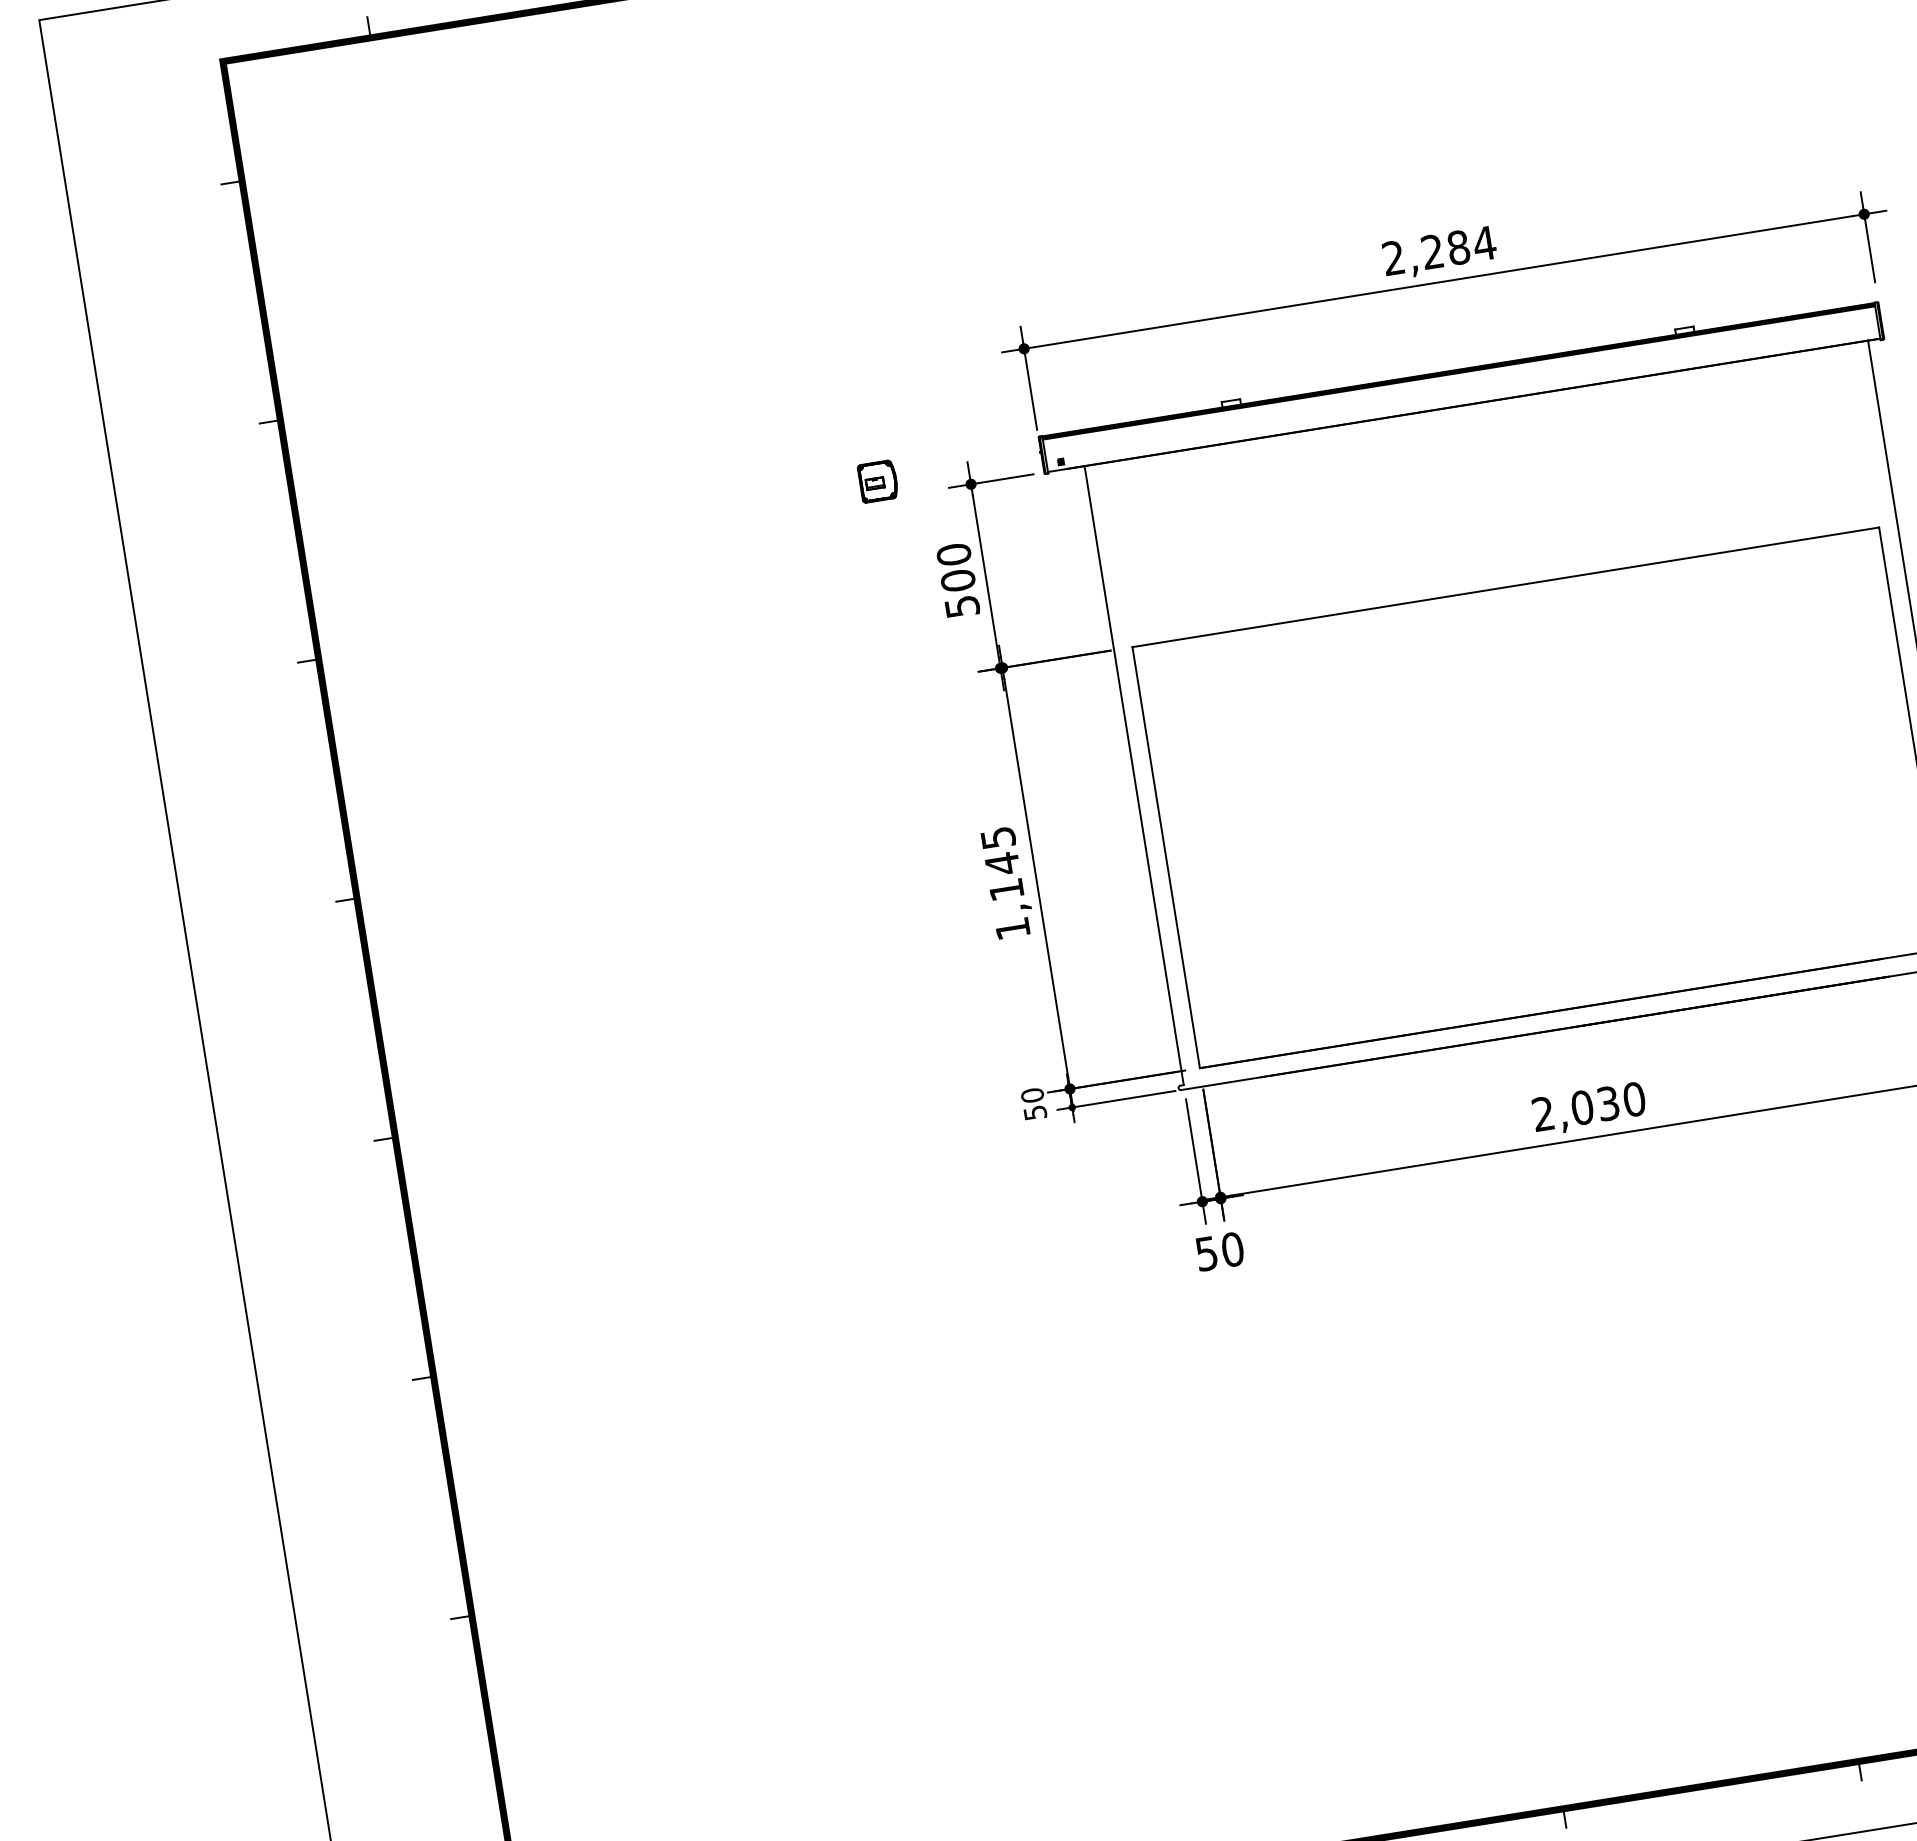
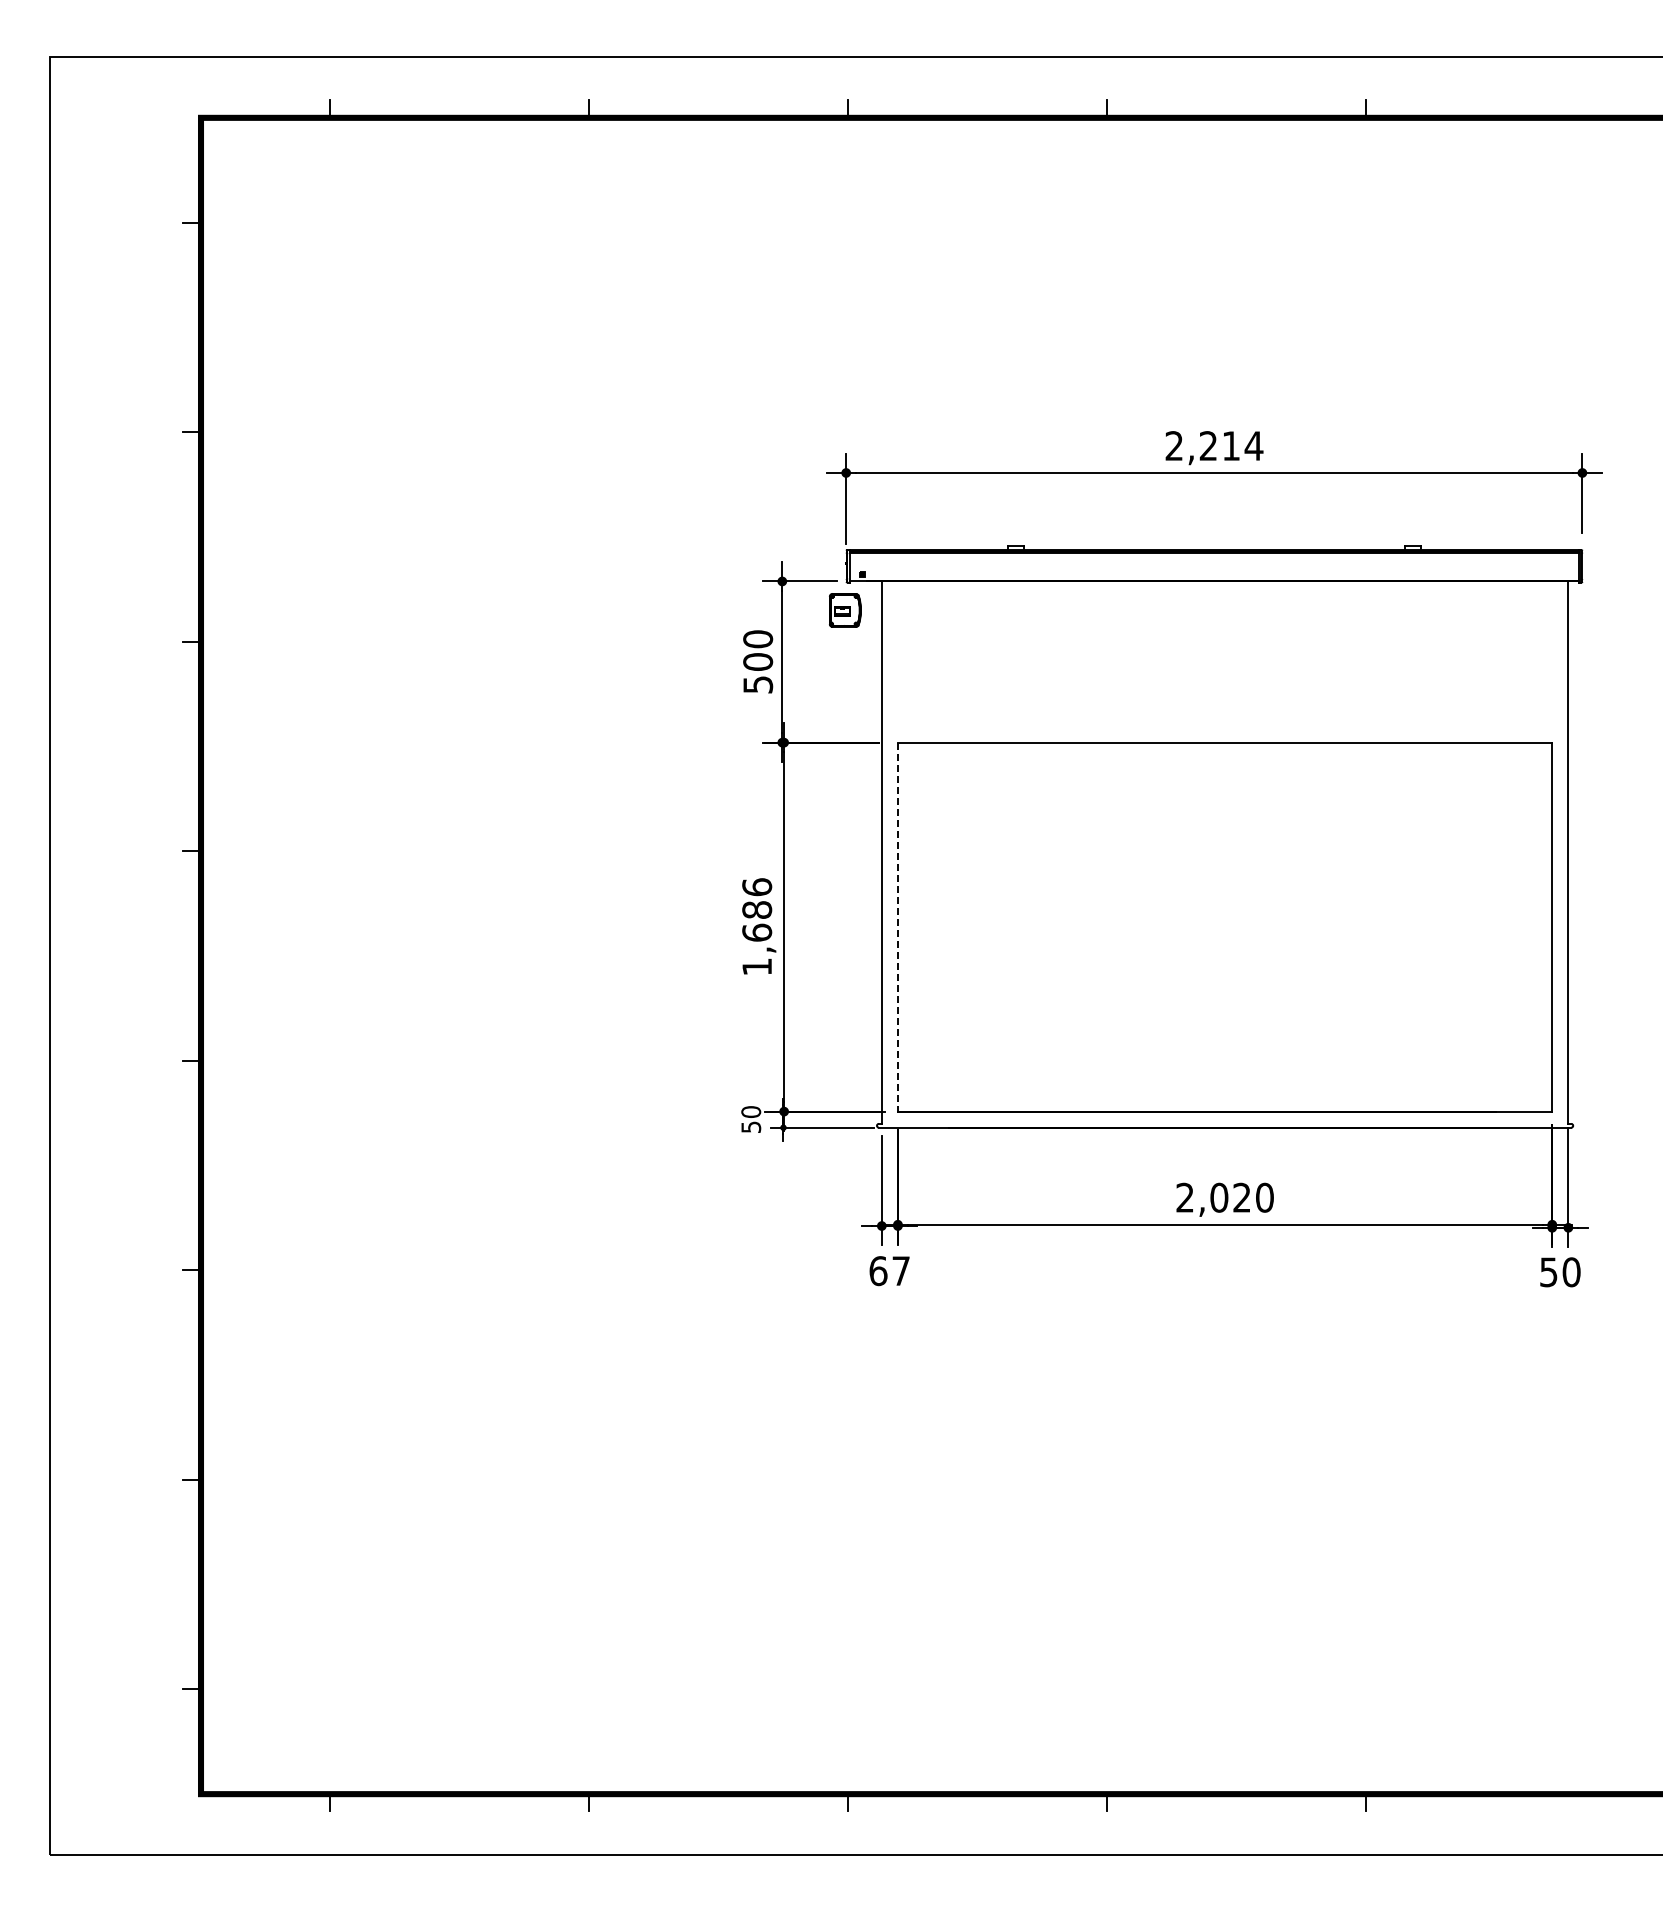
text: (1458, 248) -> (1231, 446), 2,284 -> 2,214
part: (878, 481) -> (845, 610), moved
line: (1165, 858) -> (897, 927), solid -> dashed
text: (1002, 863) -> (757, 909), 1,145 -> 1,686
text: (1607, 1103) -> (1241, 1197), 2,030 -> 2,020
text: (1219, 1252) -> (889, 1271), 50 -> 67

